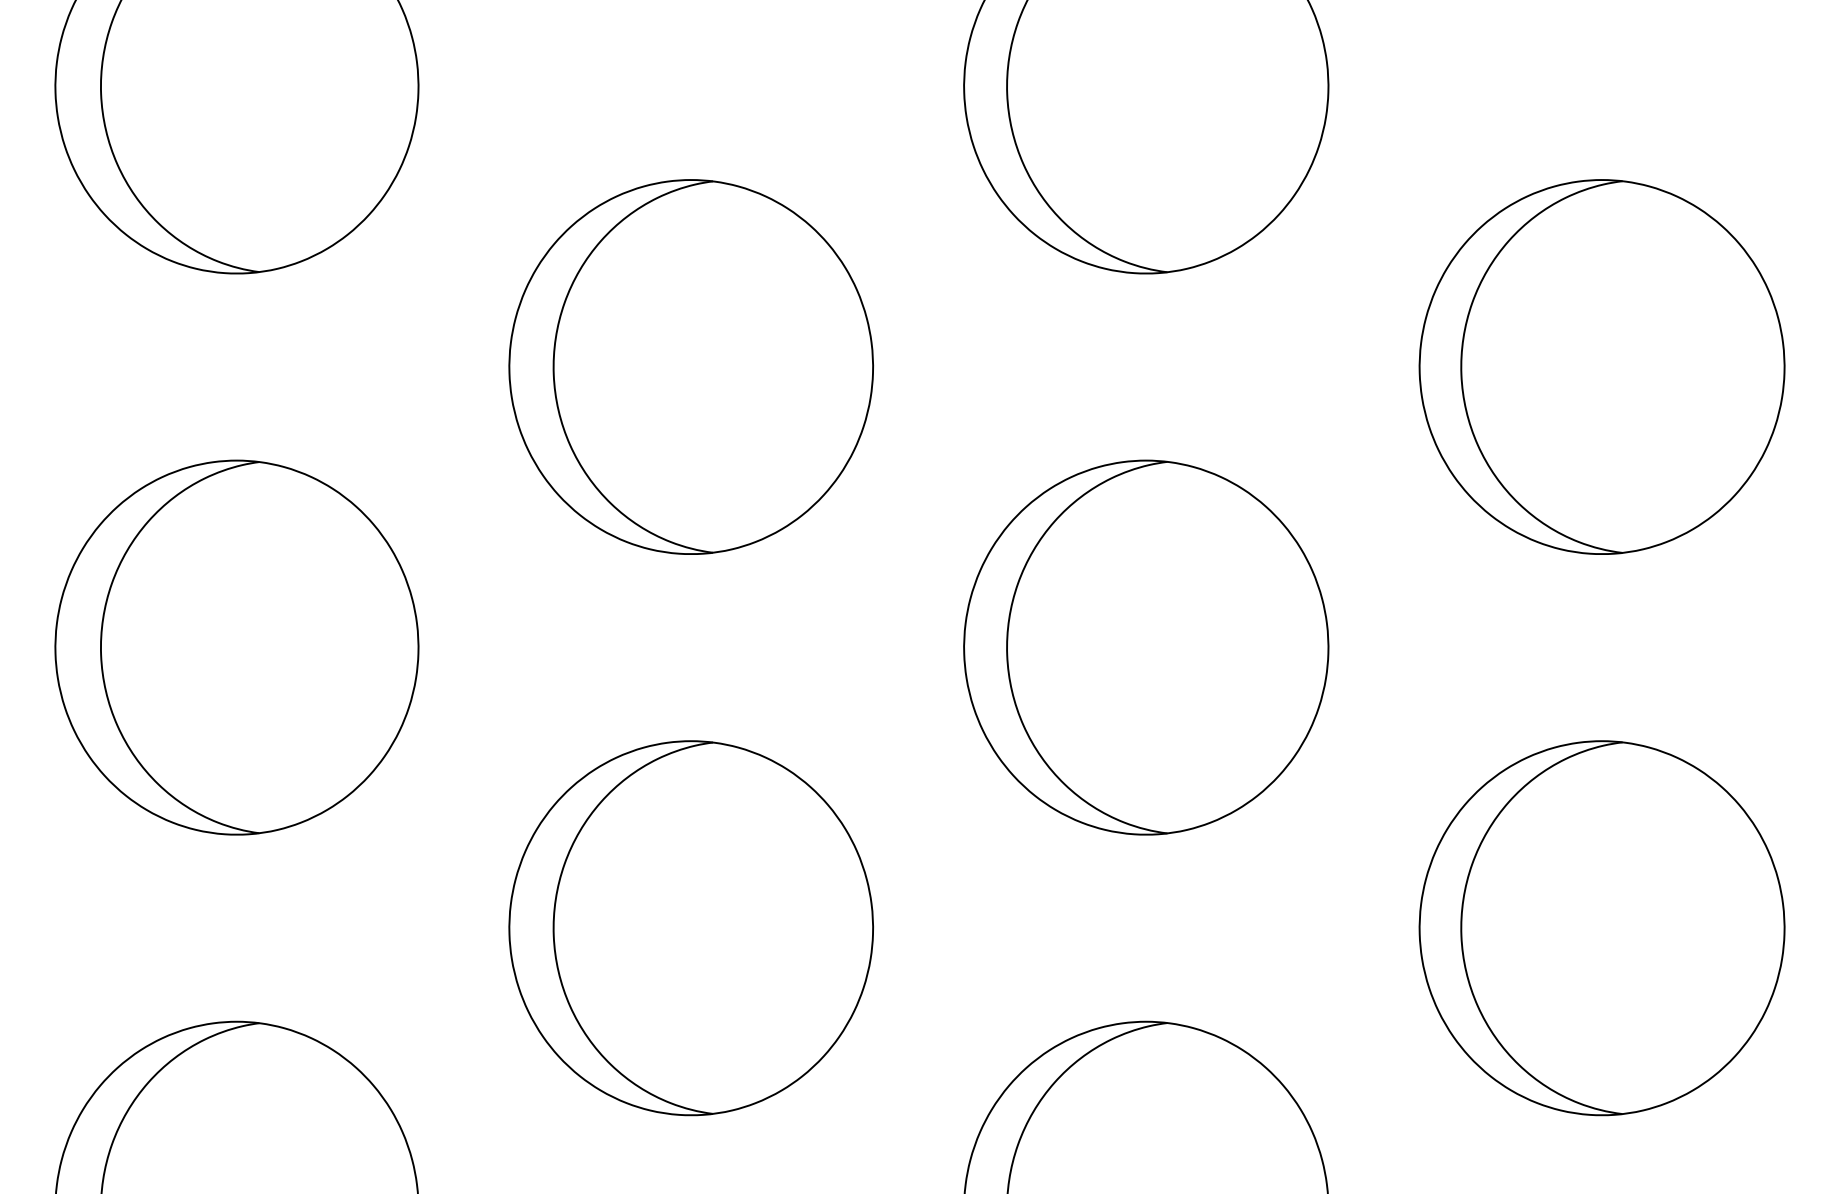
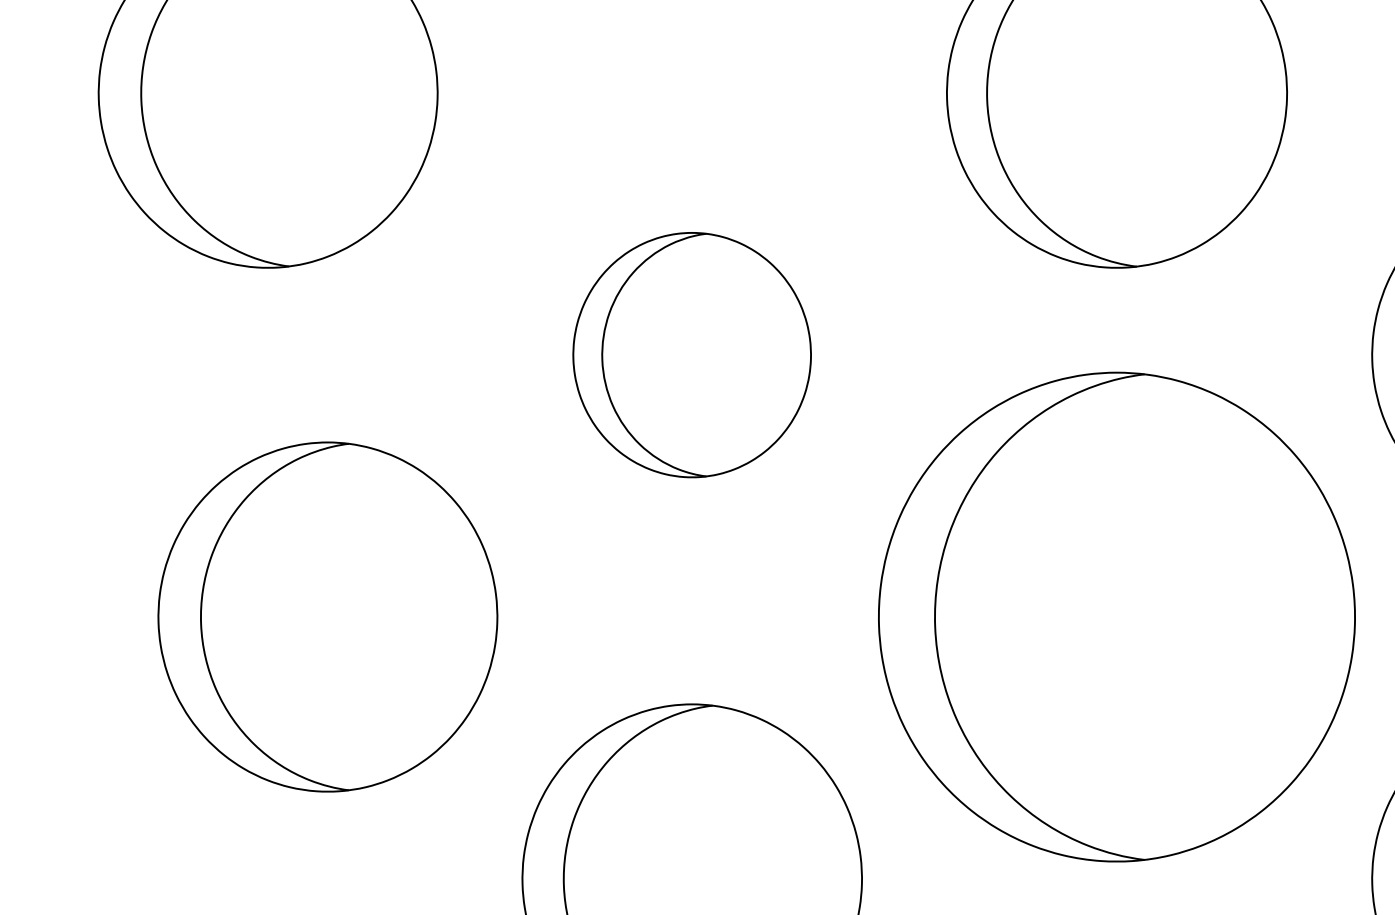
part: (690, 366) -> (691, 354), size x0.7
part: (236, 647) -> (327, 616), moved
part: (1146, 647) -> (1117, 616), size x1.4

